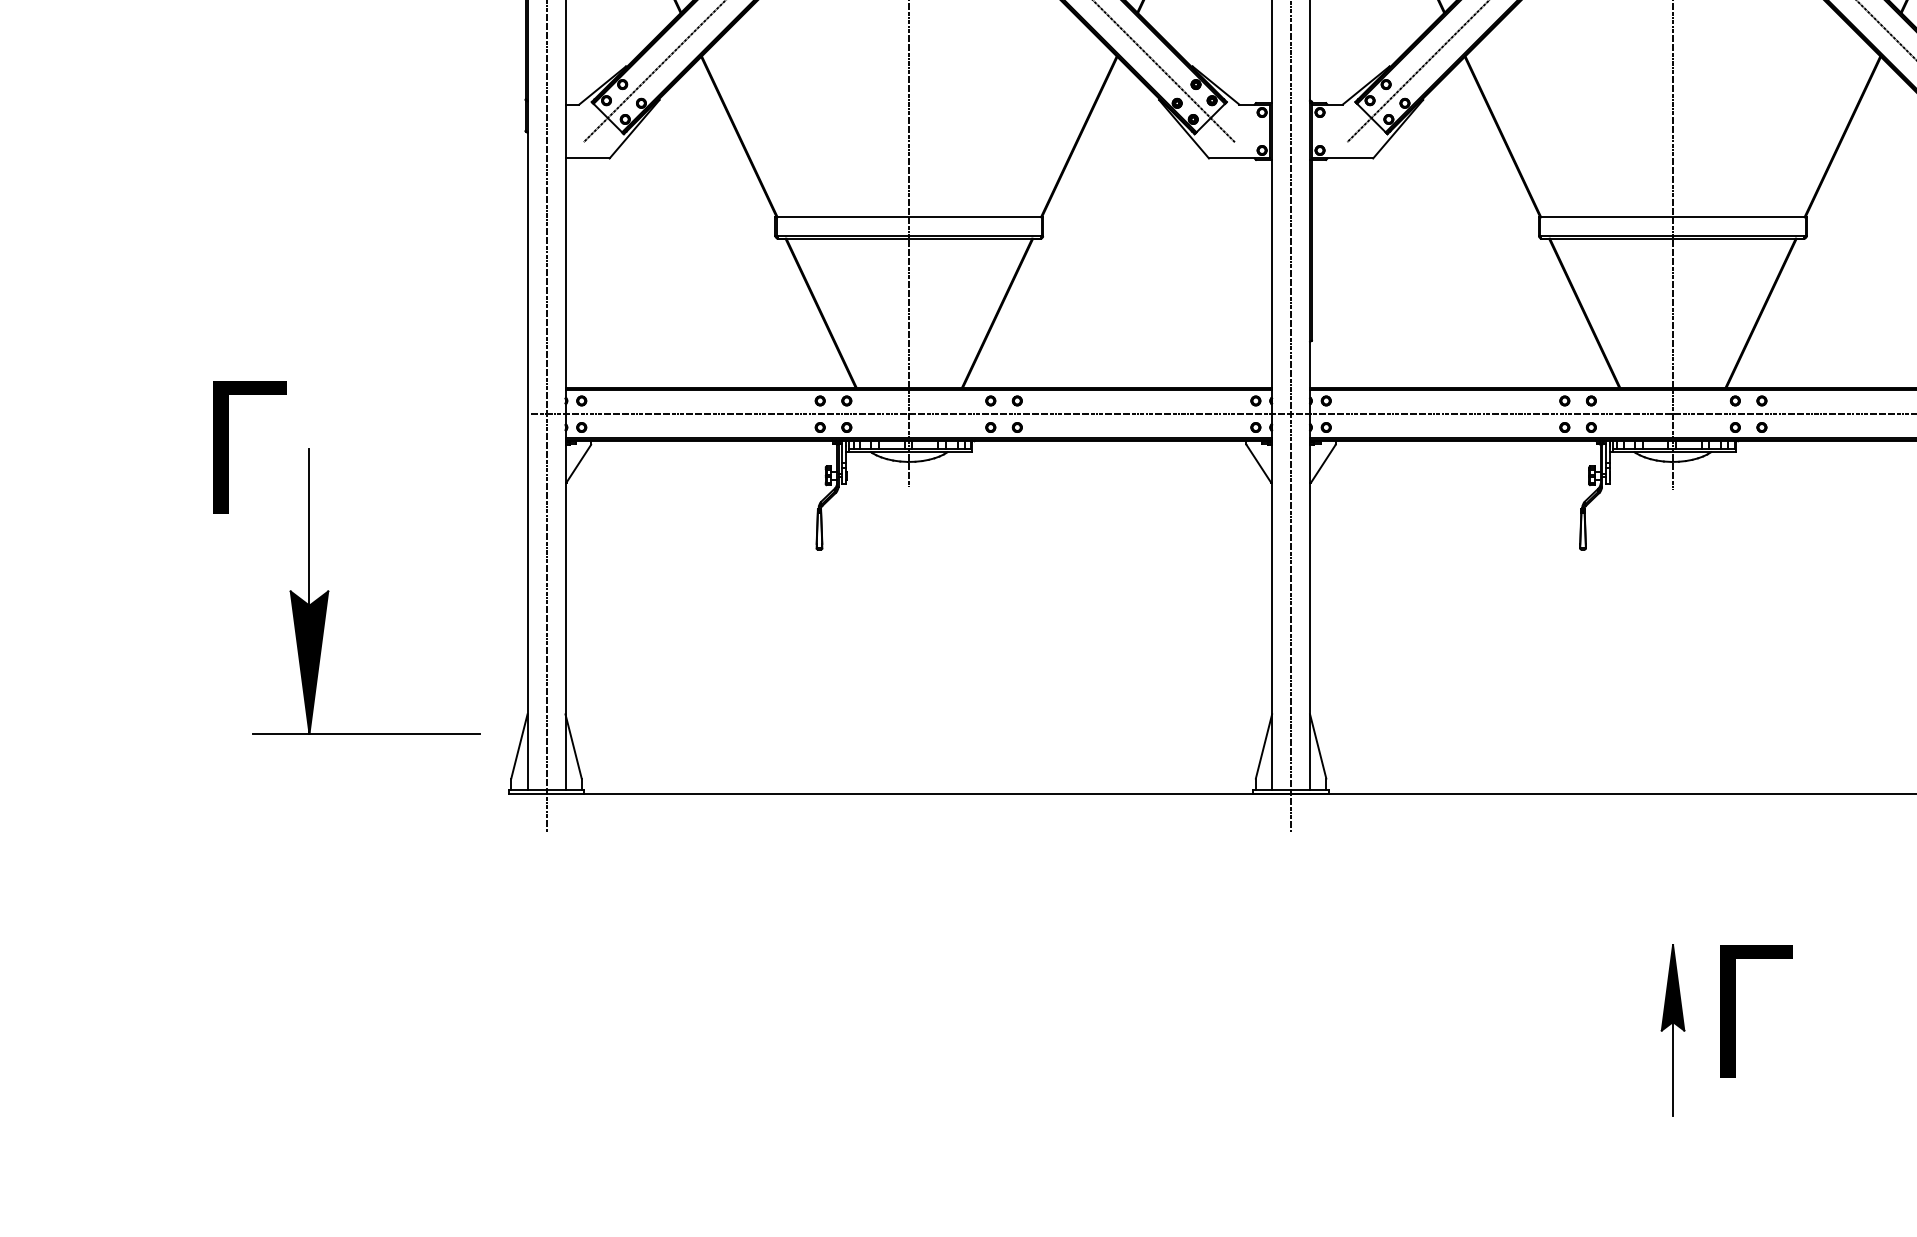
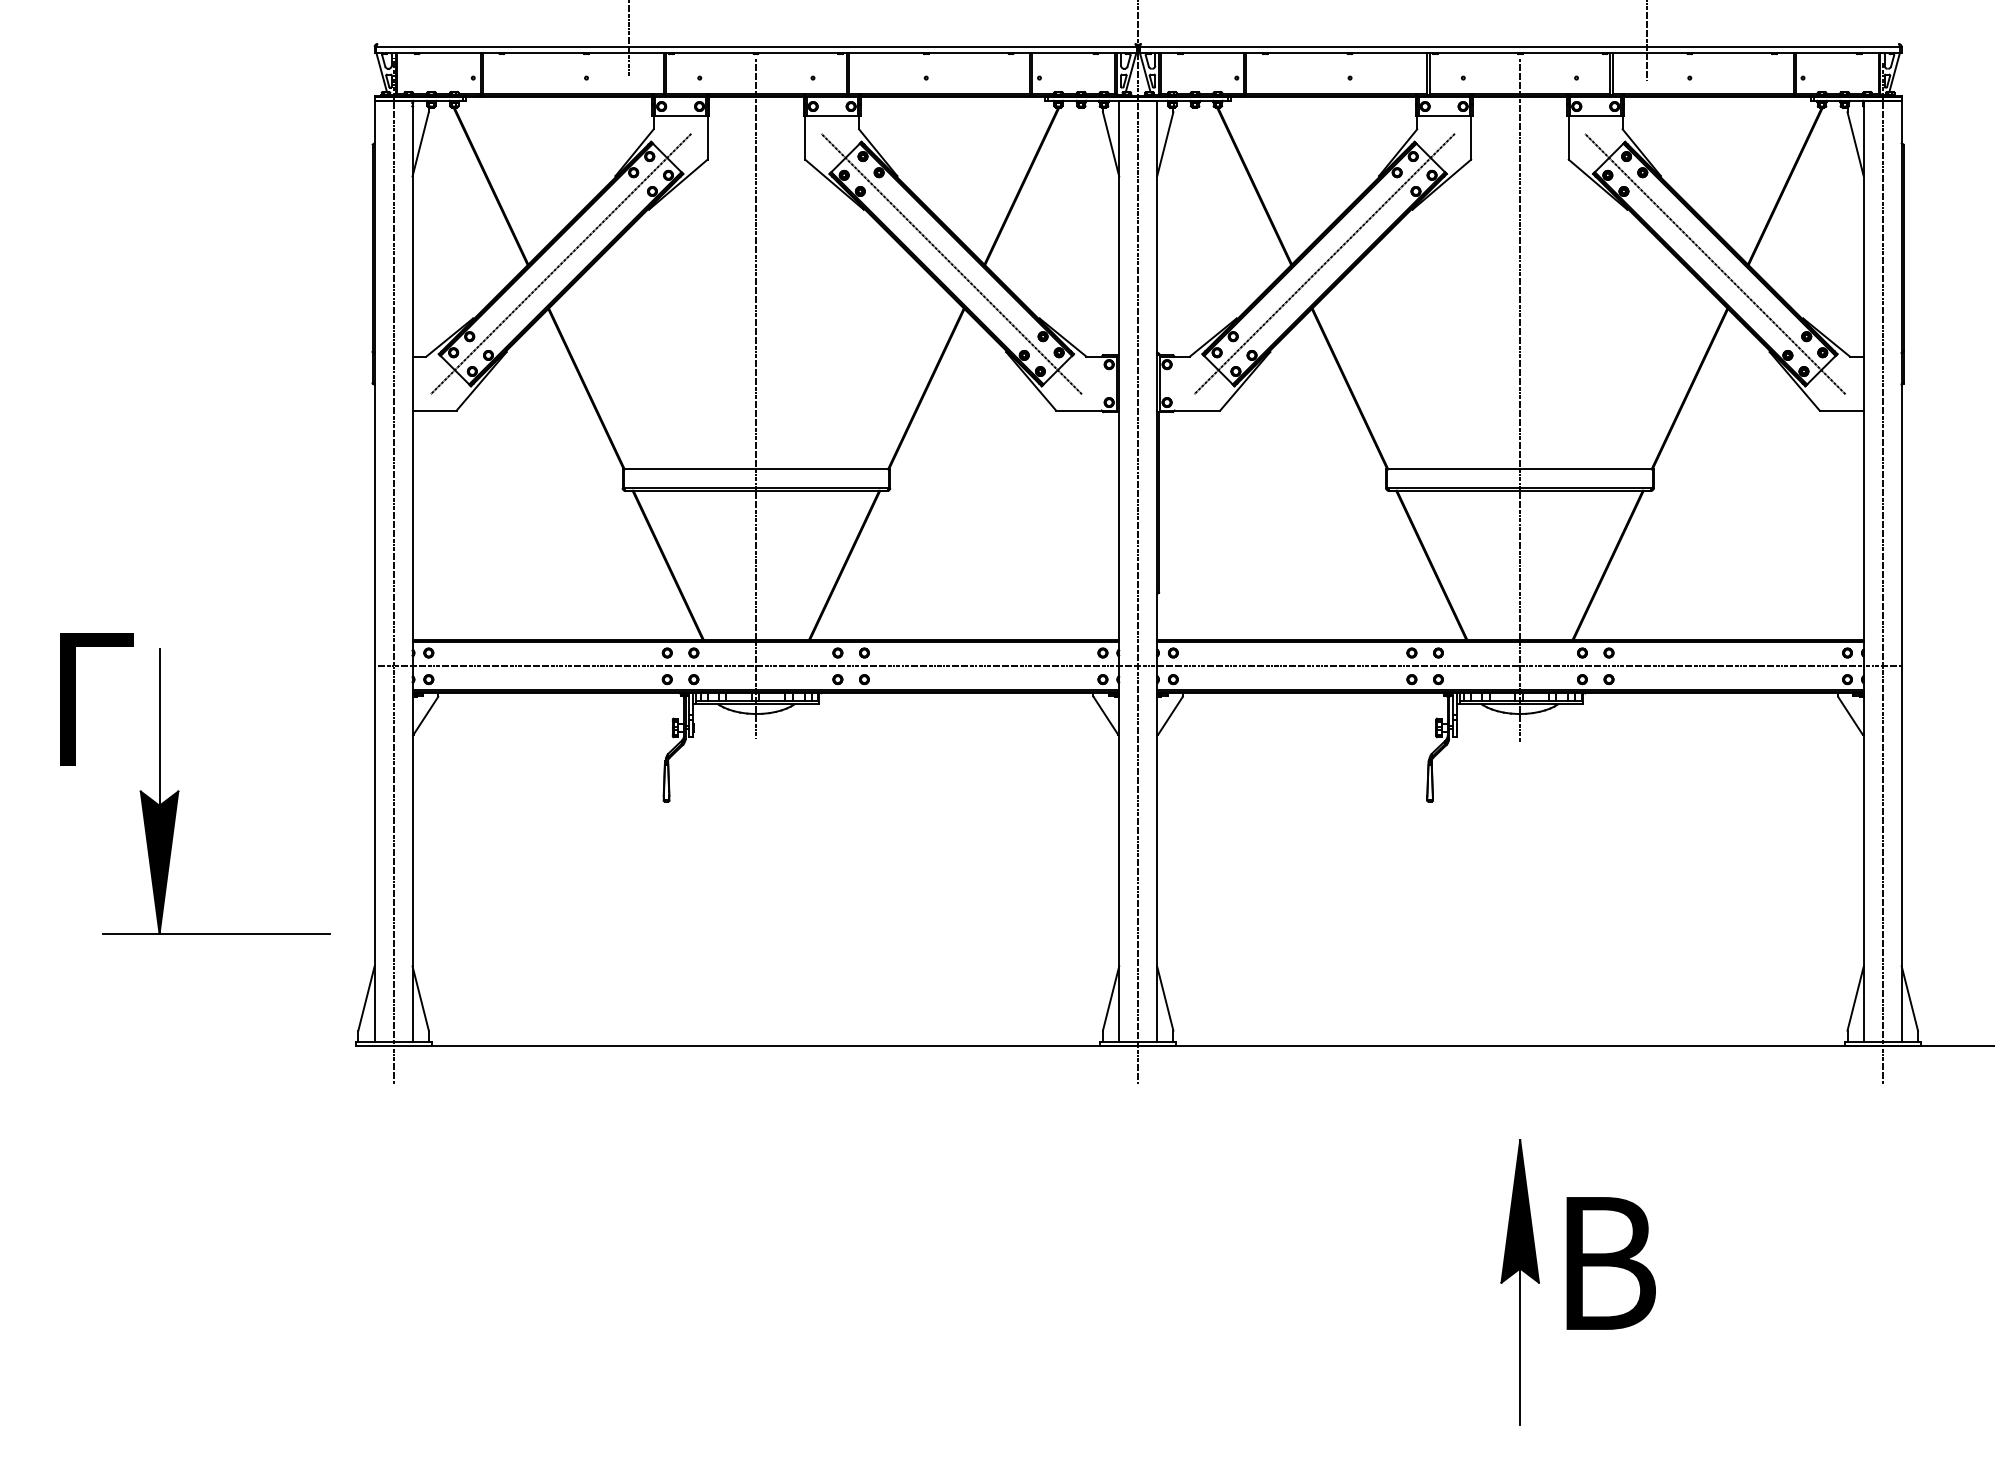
part: (329, 591) -> (179, 791), moved
text: (1763, 1011) -> (1610, 1263), Г -> В
part: (1672, 1030) -> (1519, 1282), size x1.67

